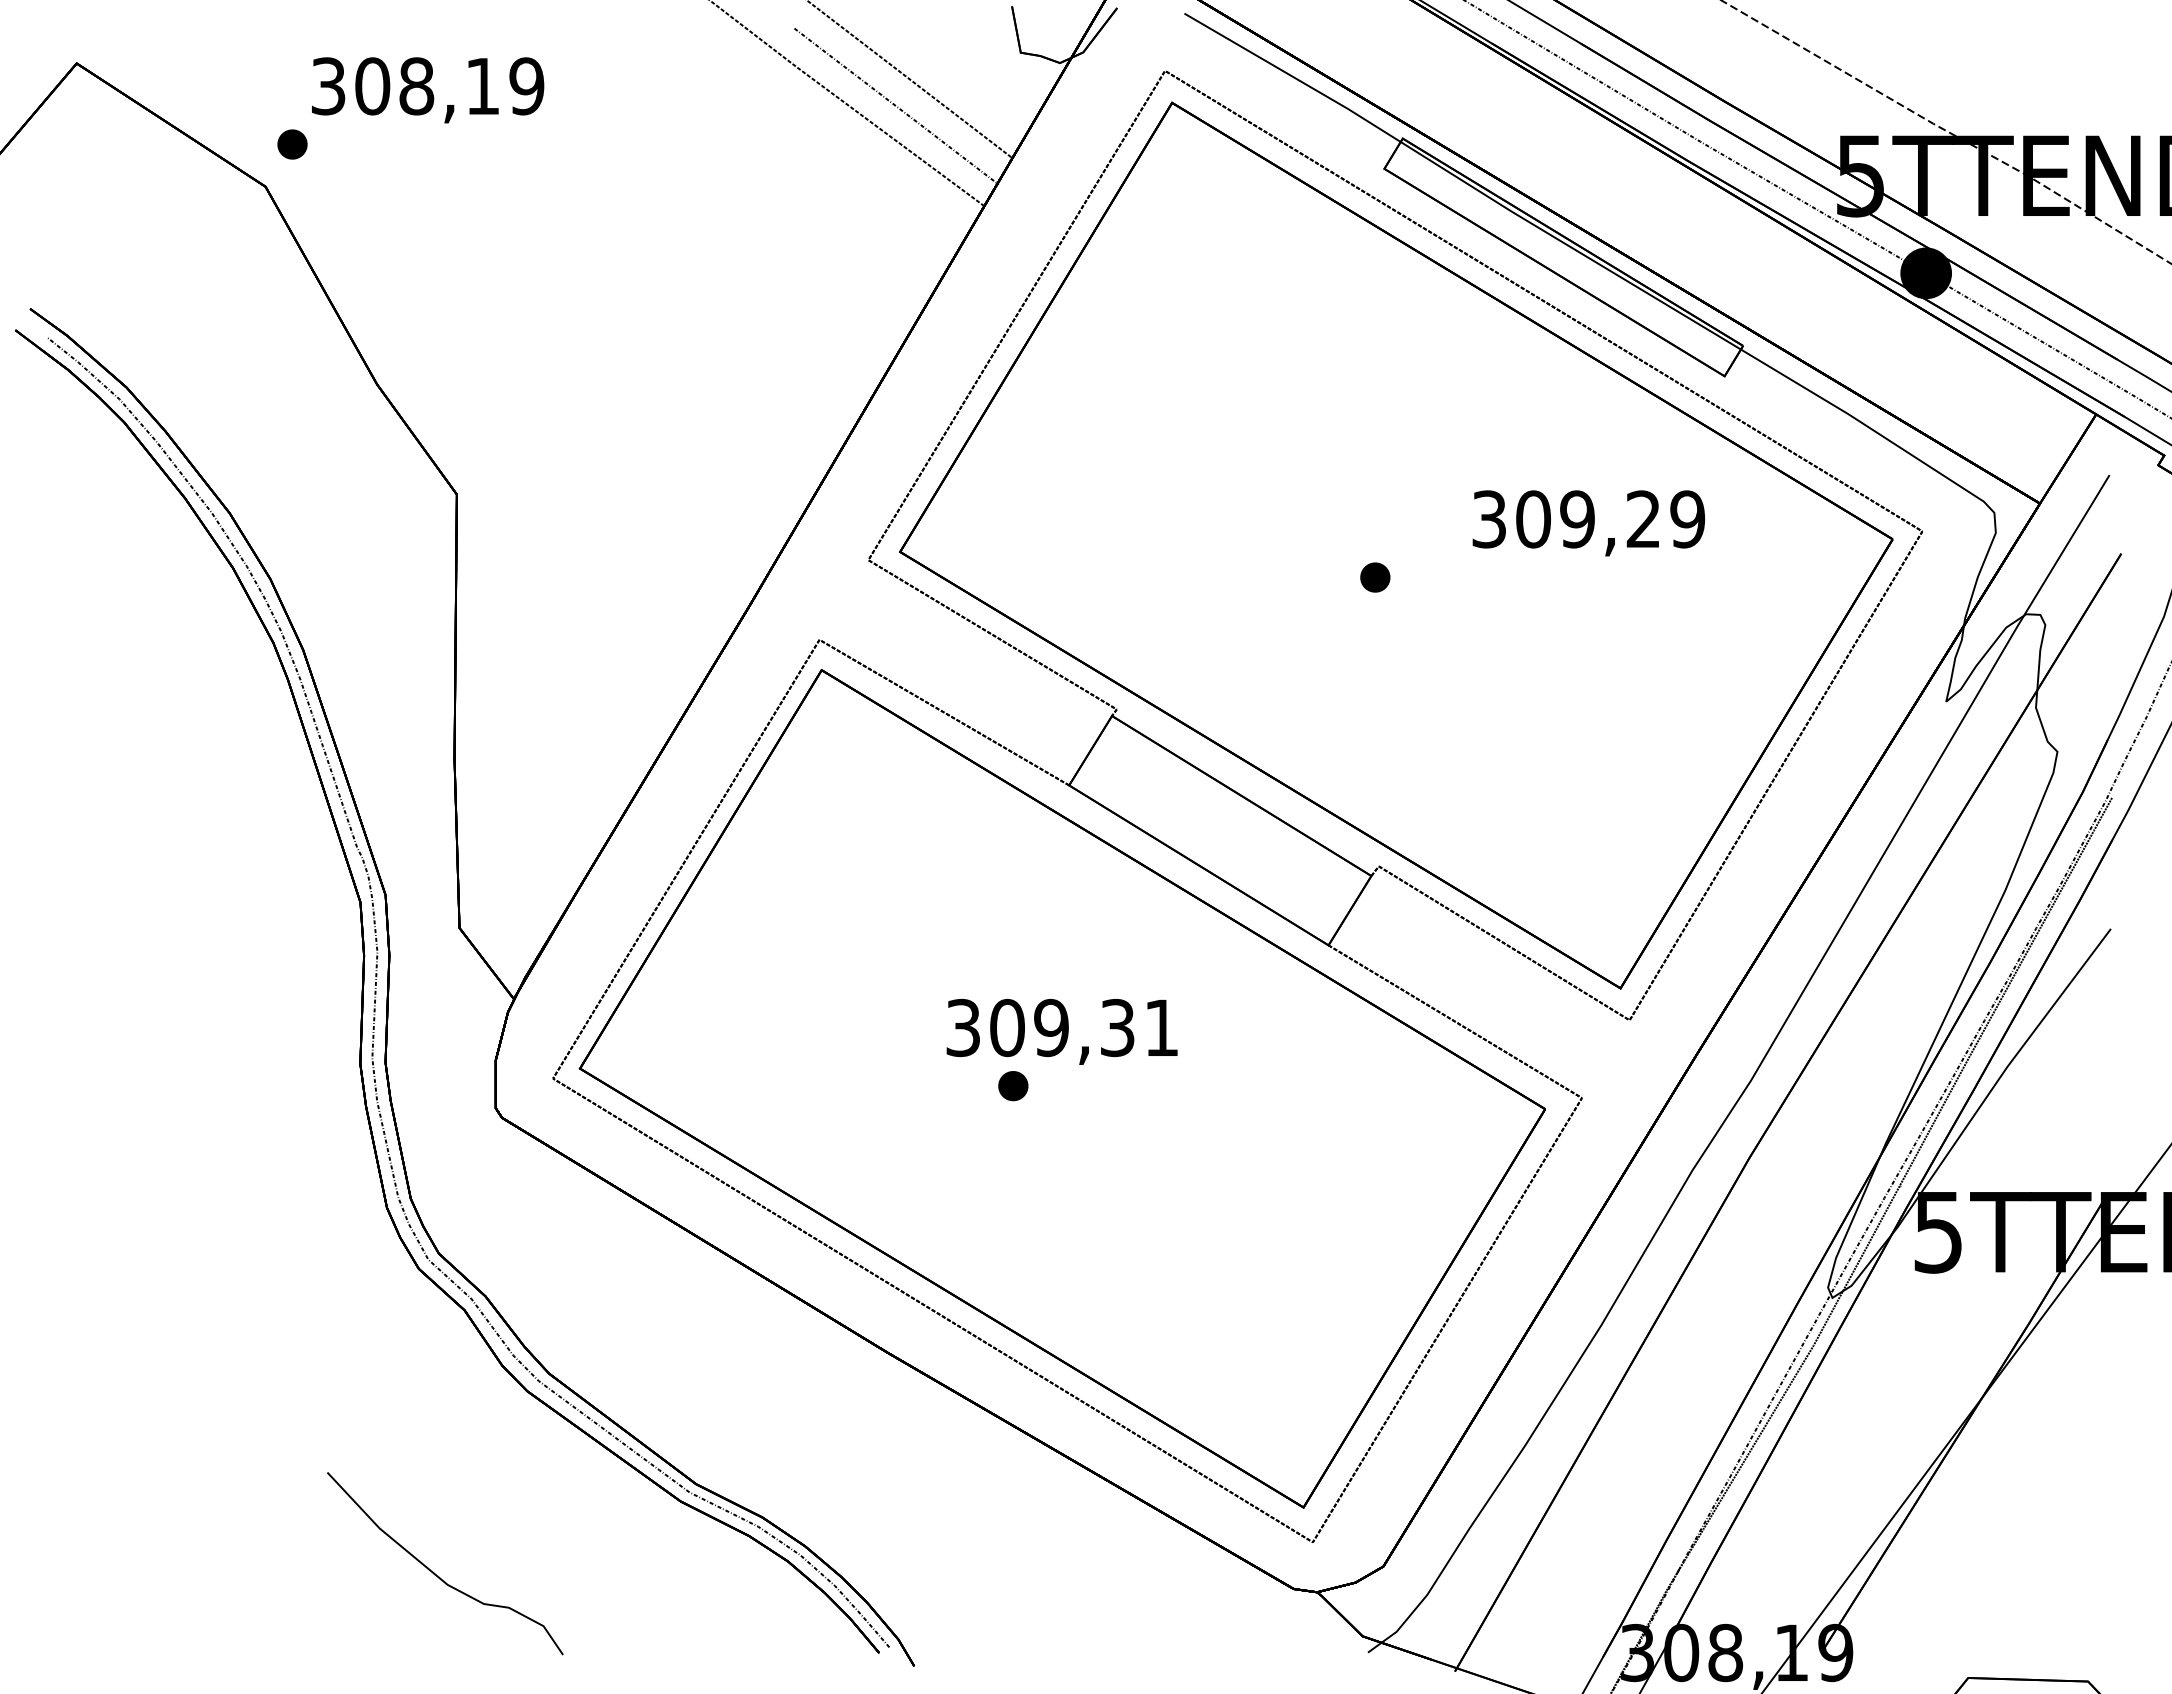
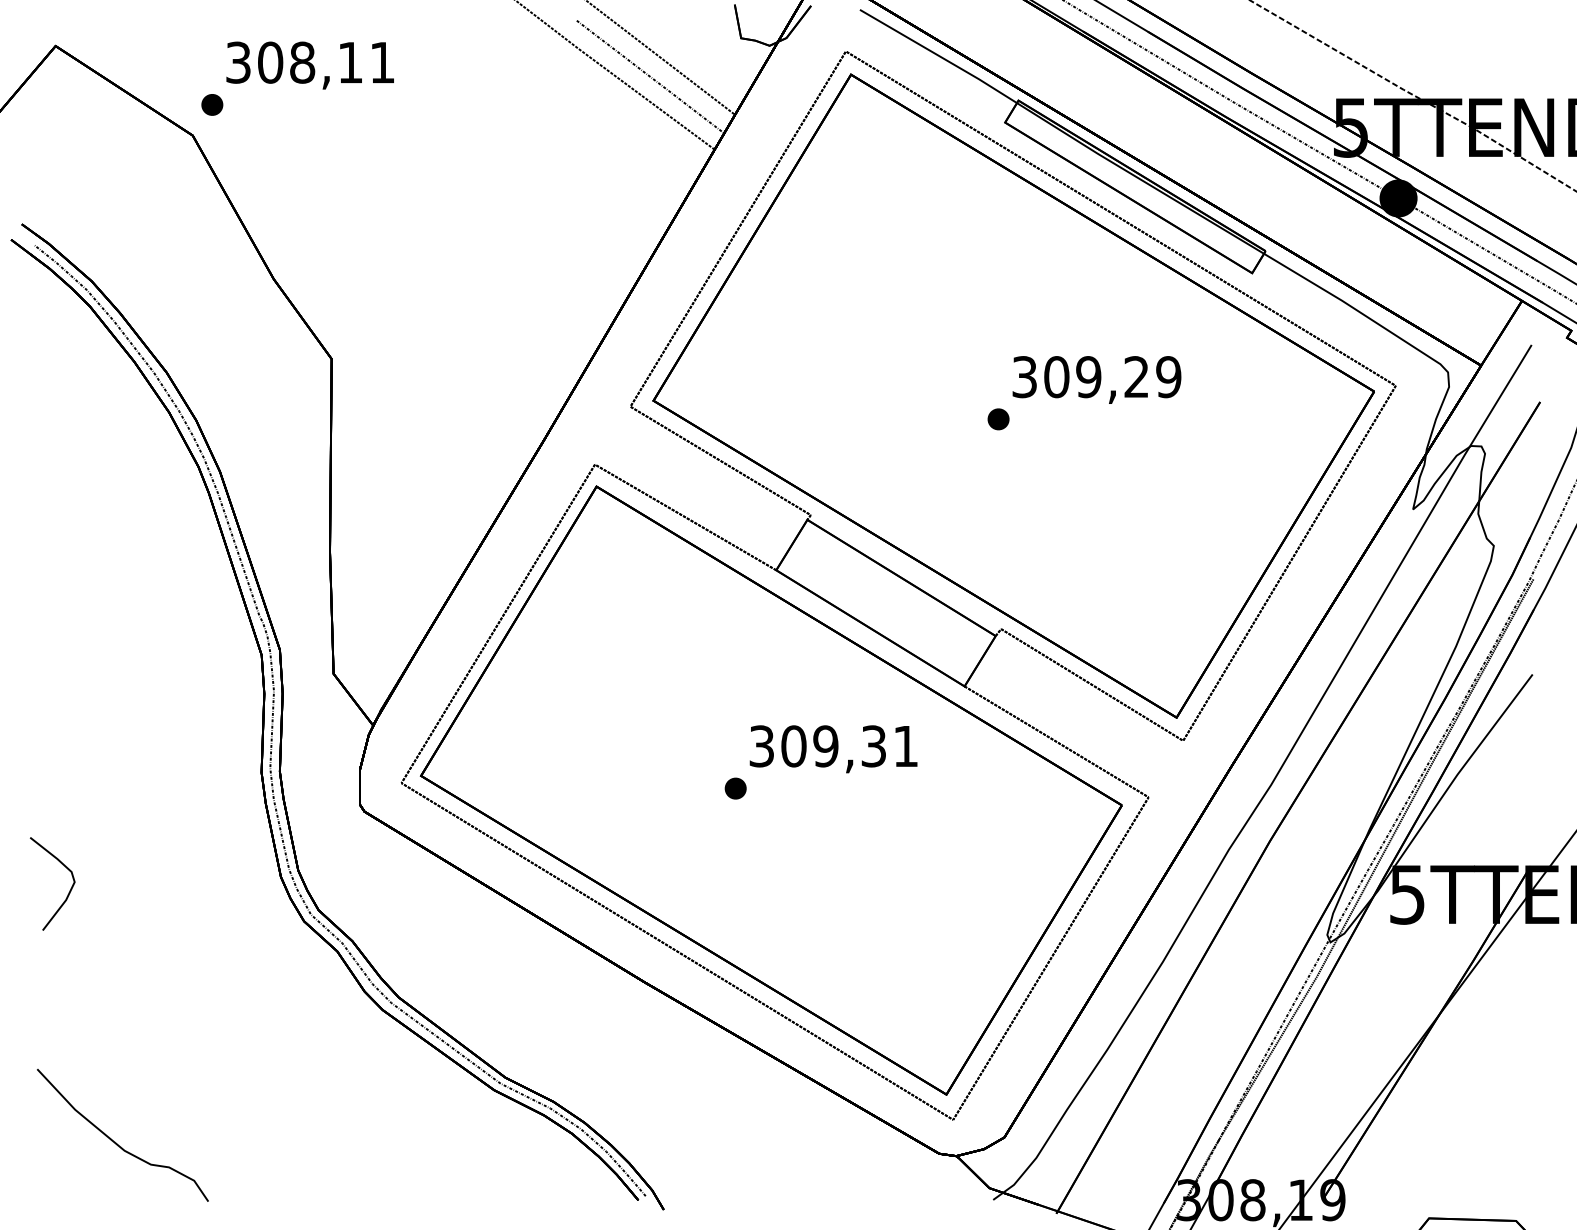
text: (526, 86) -> (382, 62), 308,19 -> 308,11
text: (1588, 523) -> (1096, 380), moved
text: (1061, 1031) -> (833, 748), moved
curve: (96, 1225) -> (70, 889), added
curve: (435, 1573) -> (115, 1142), moved

